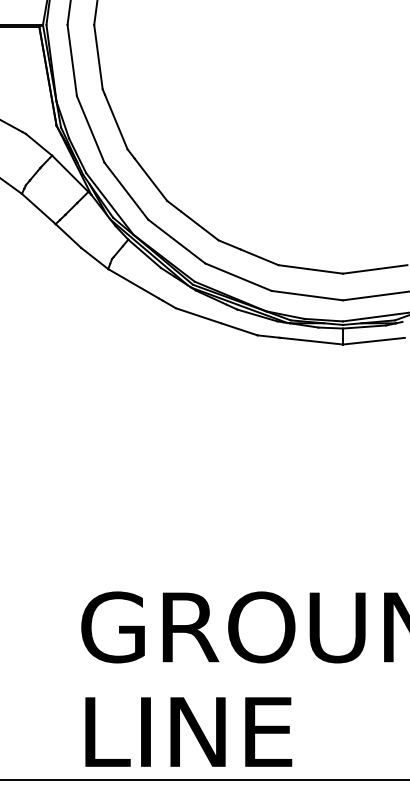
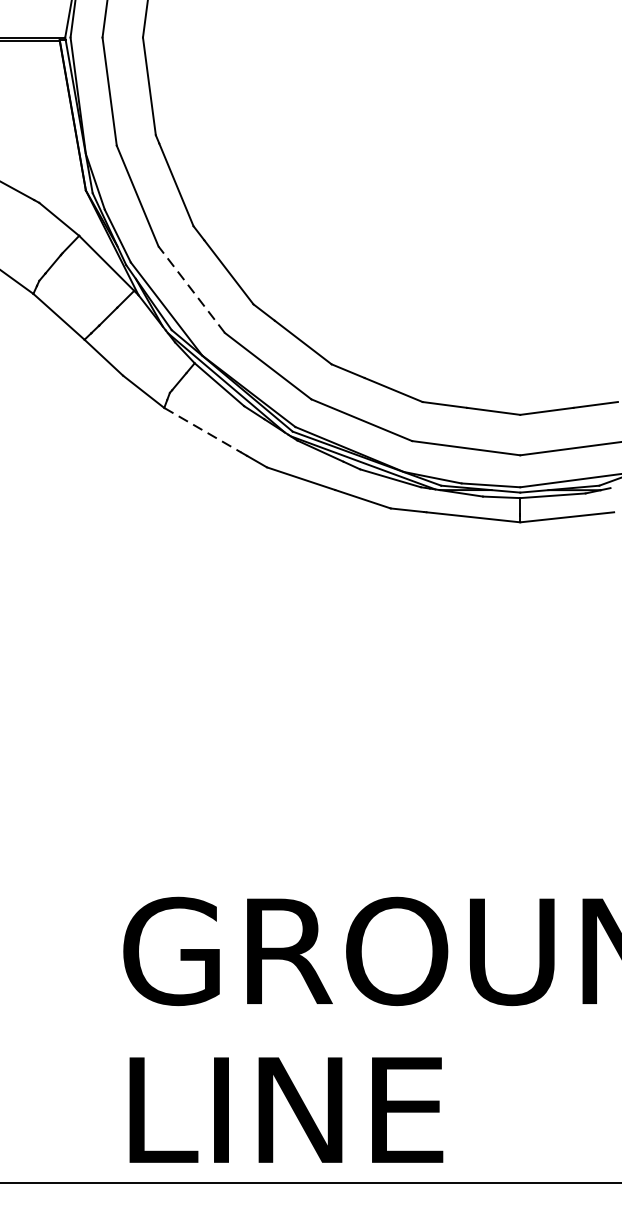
line: (126, 191) -> (191, 290), solid -> dashed
line: (134, 284) -> (204, 431), solid -> dashed

